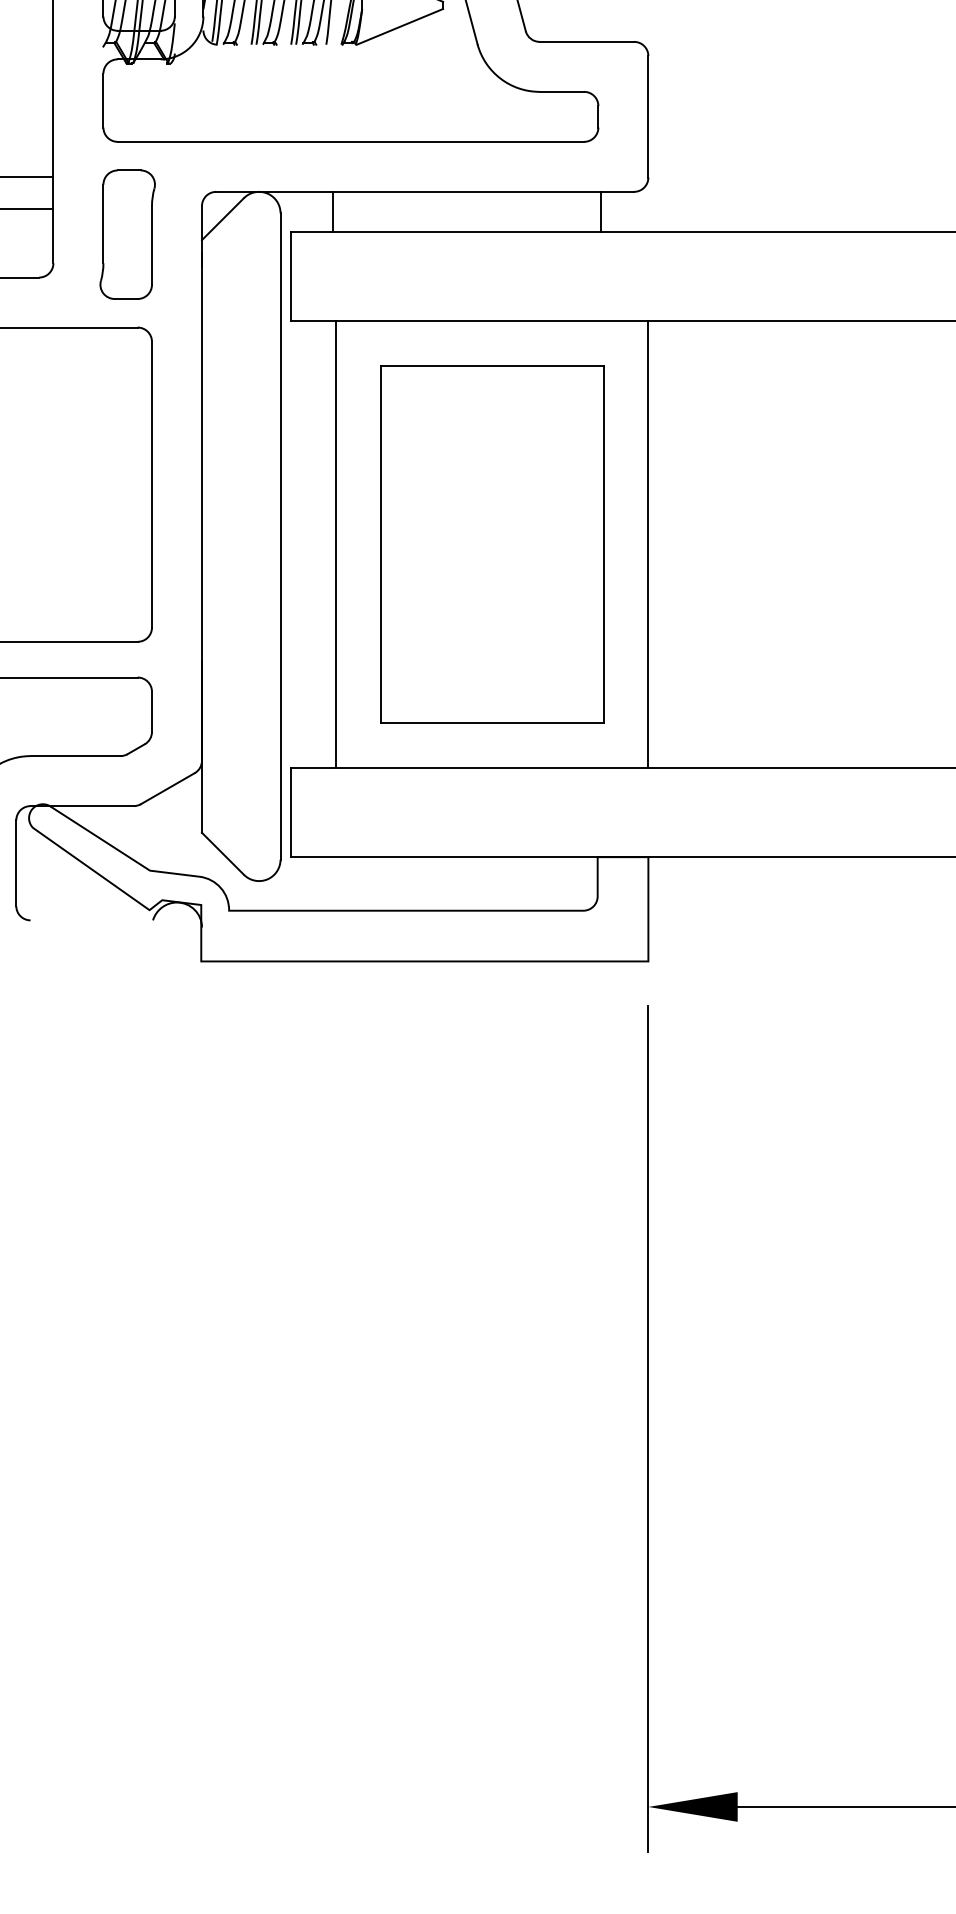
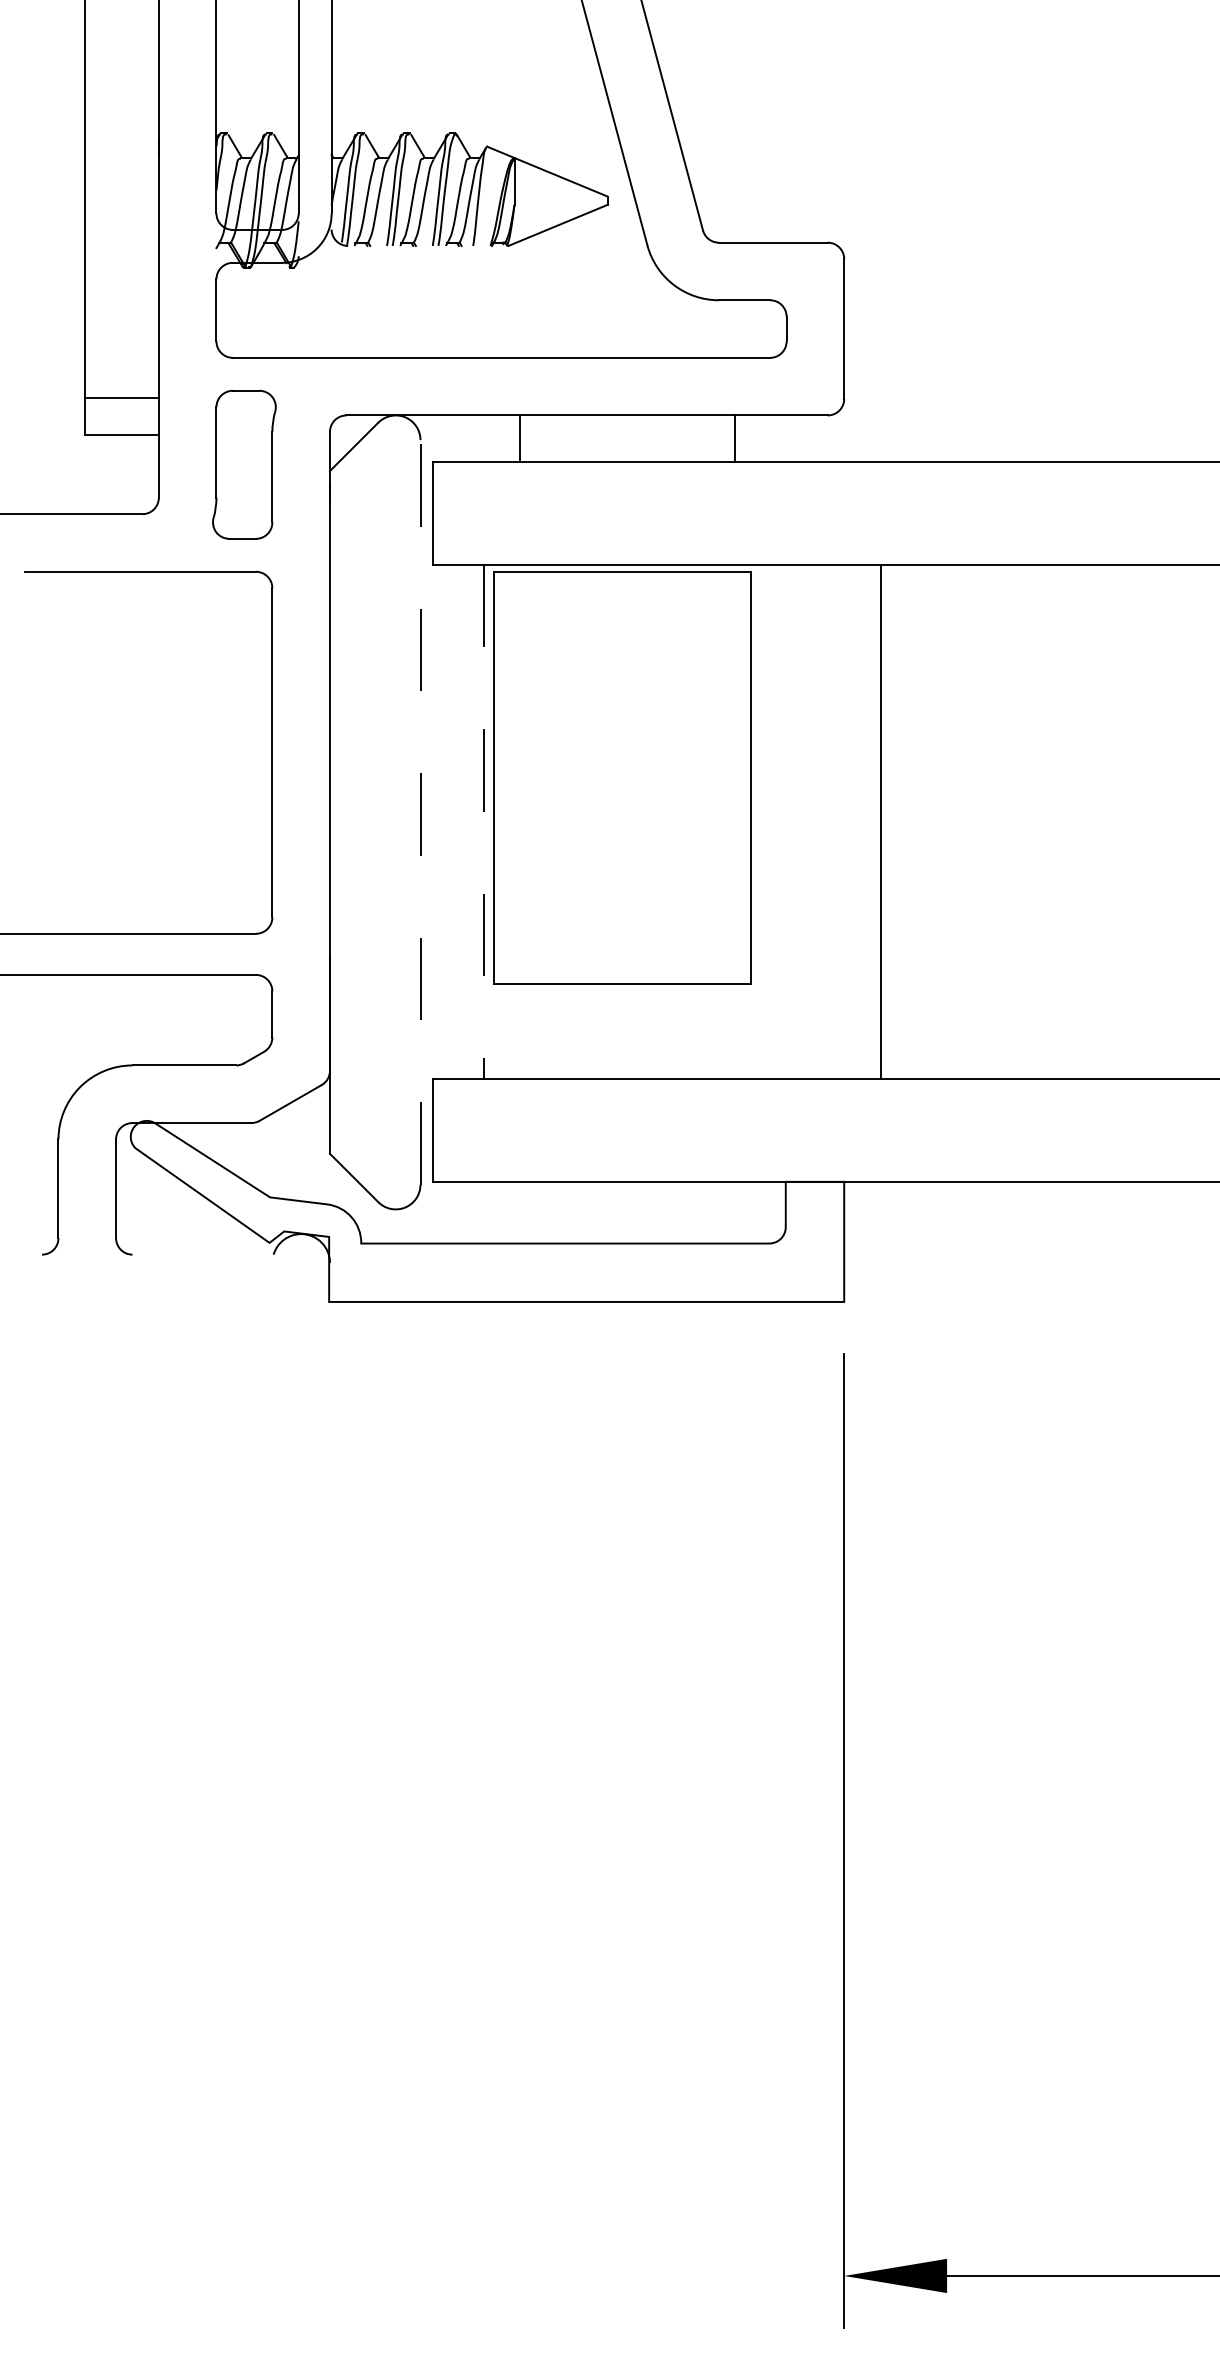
line: (332, 211) -> (519, 438), moved
line: (600, 211) -> (735, 438), moved
line: (280, 535) -> (420, 811), solid -> dashed
part: (492, 544) -> (622, 777), moved
line: (648, 544) -> (881, 821), moved
line: (336, 545) -> (484, 822), solid -> dashed

